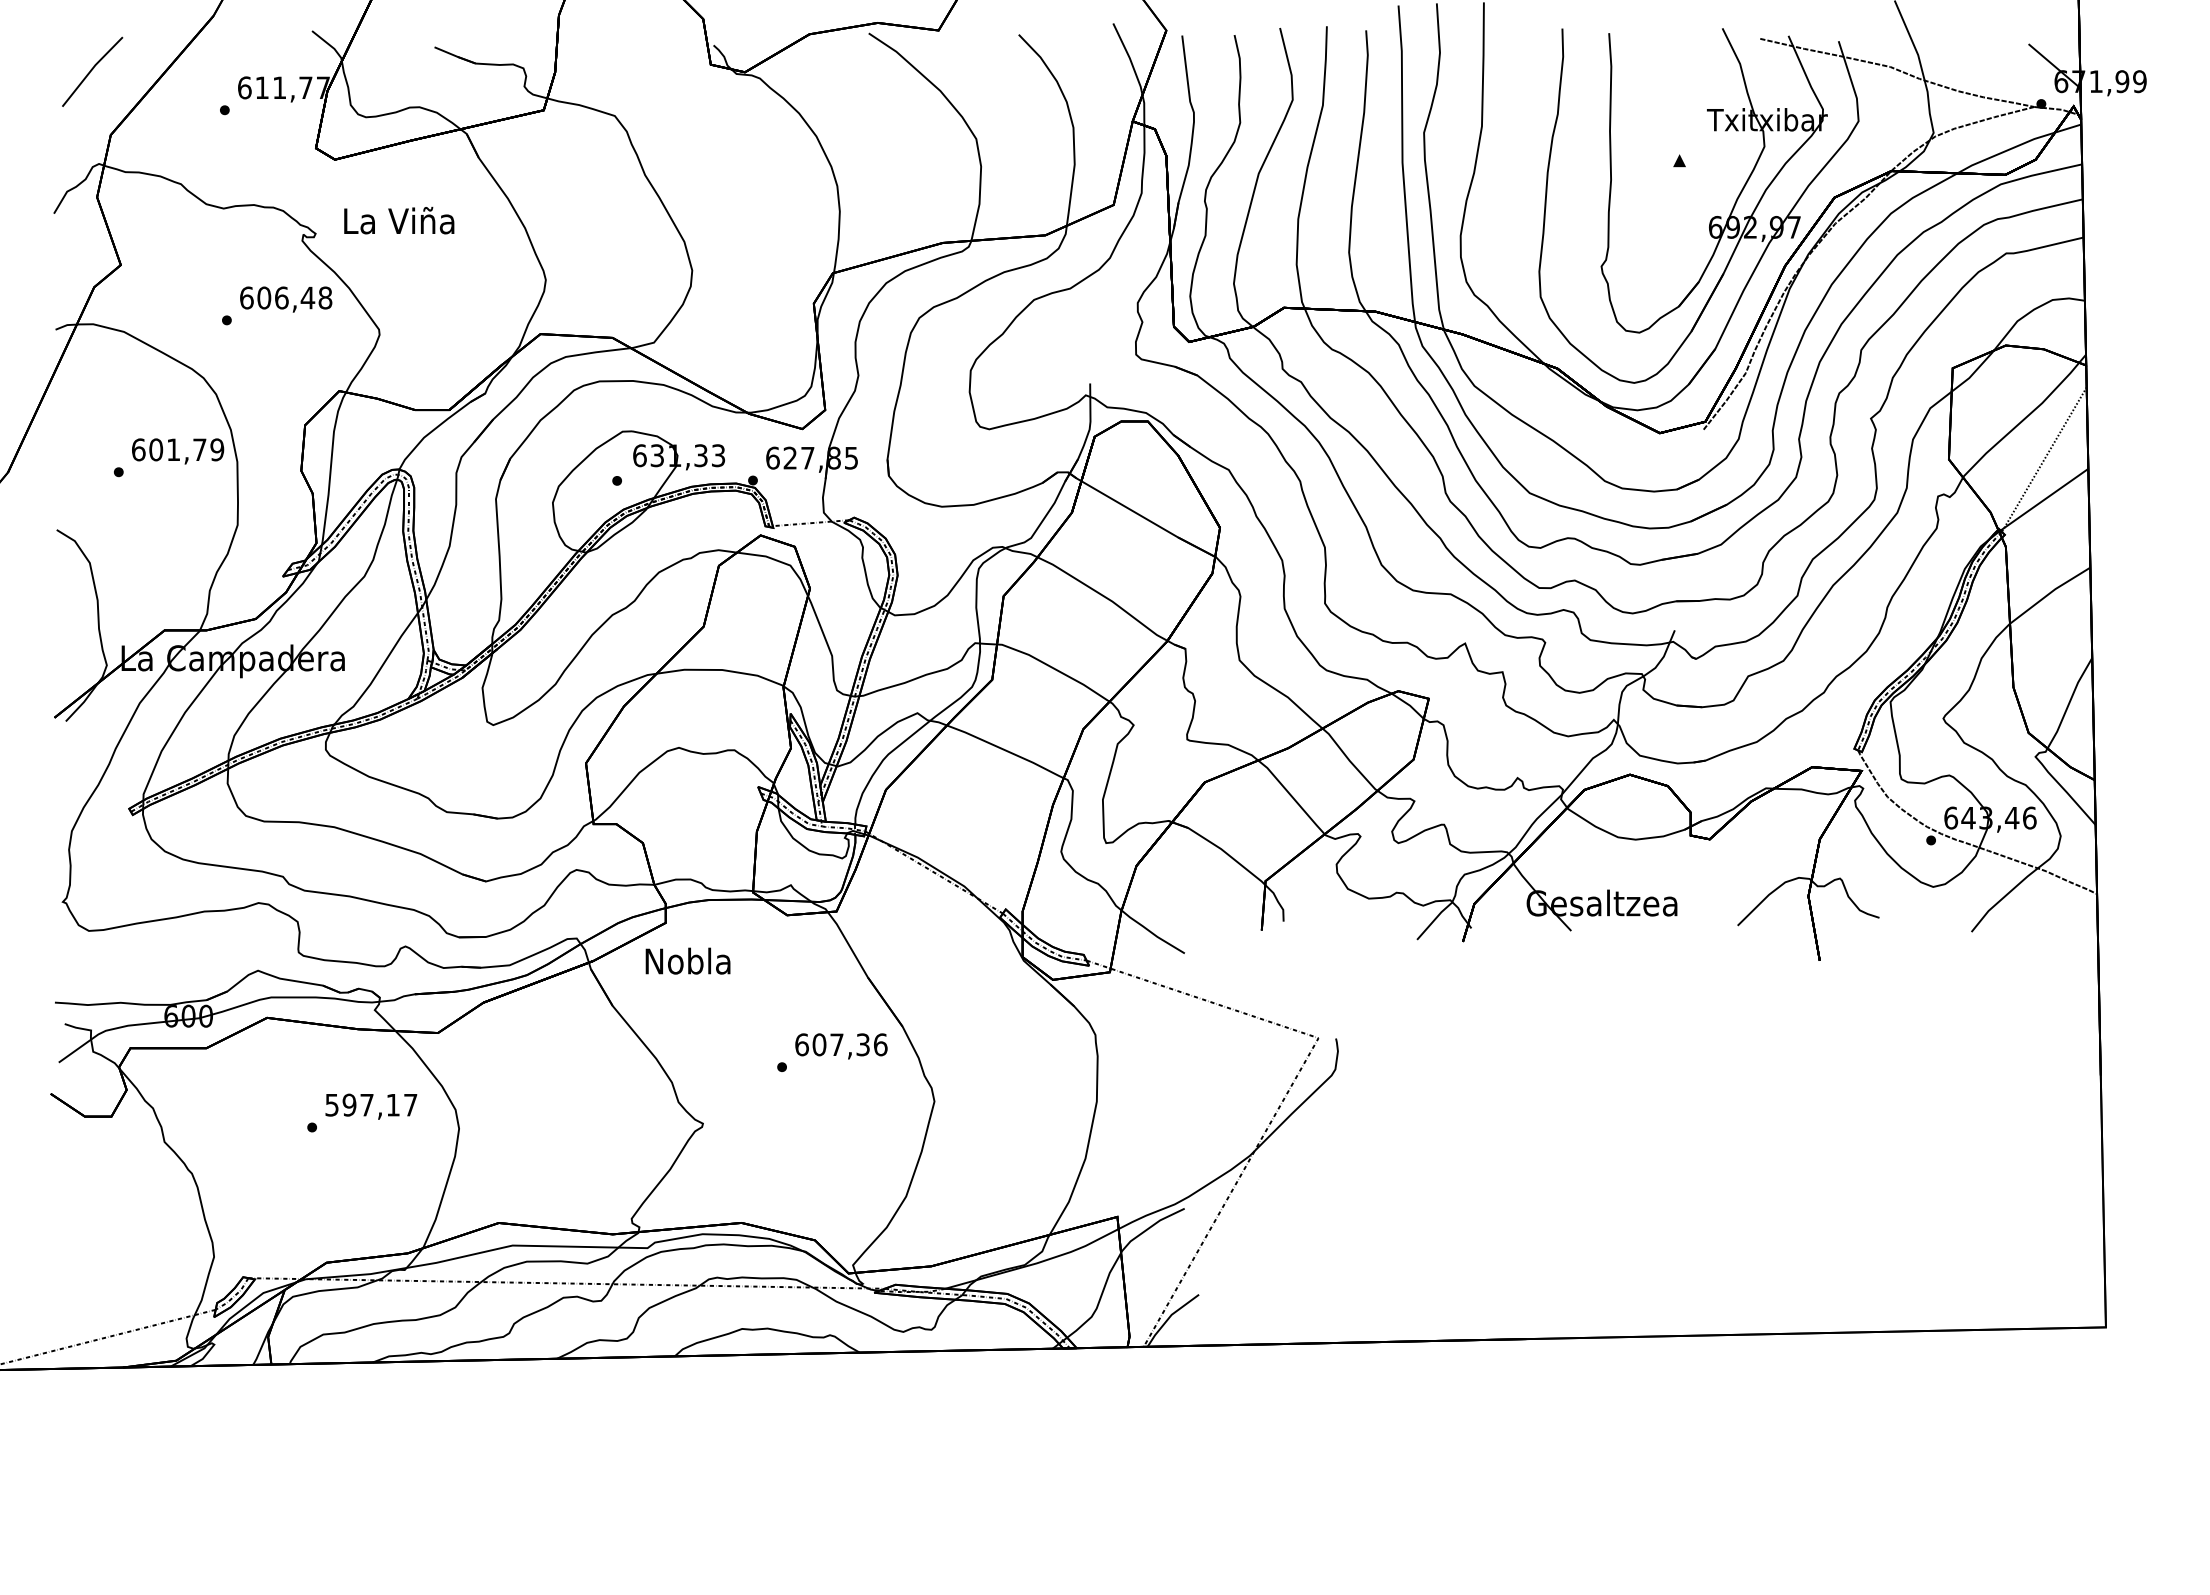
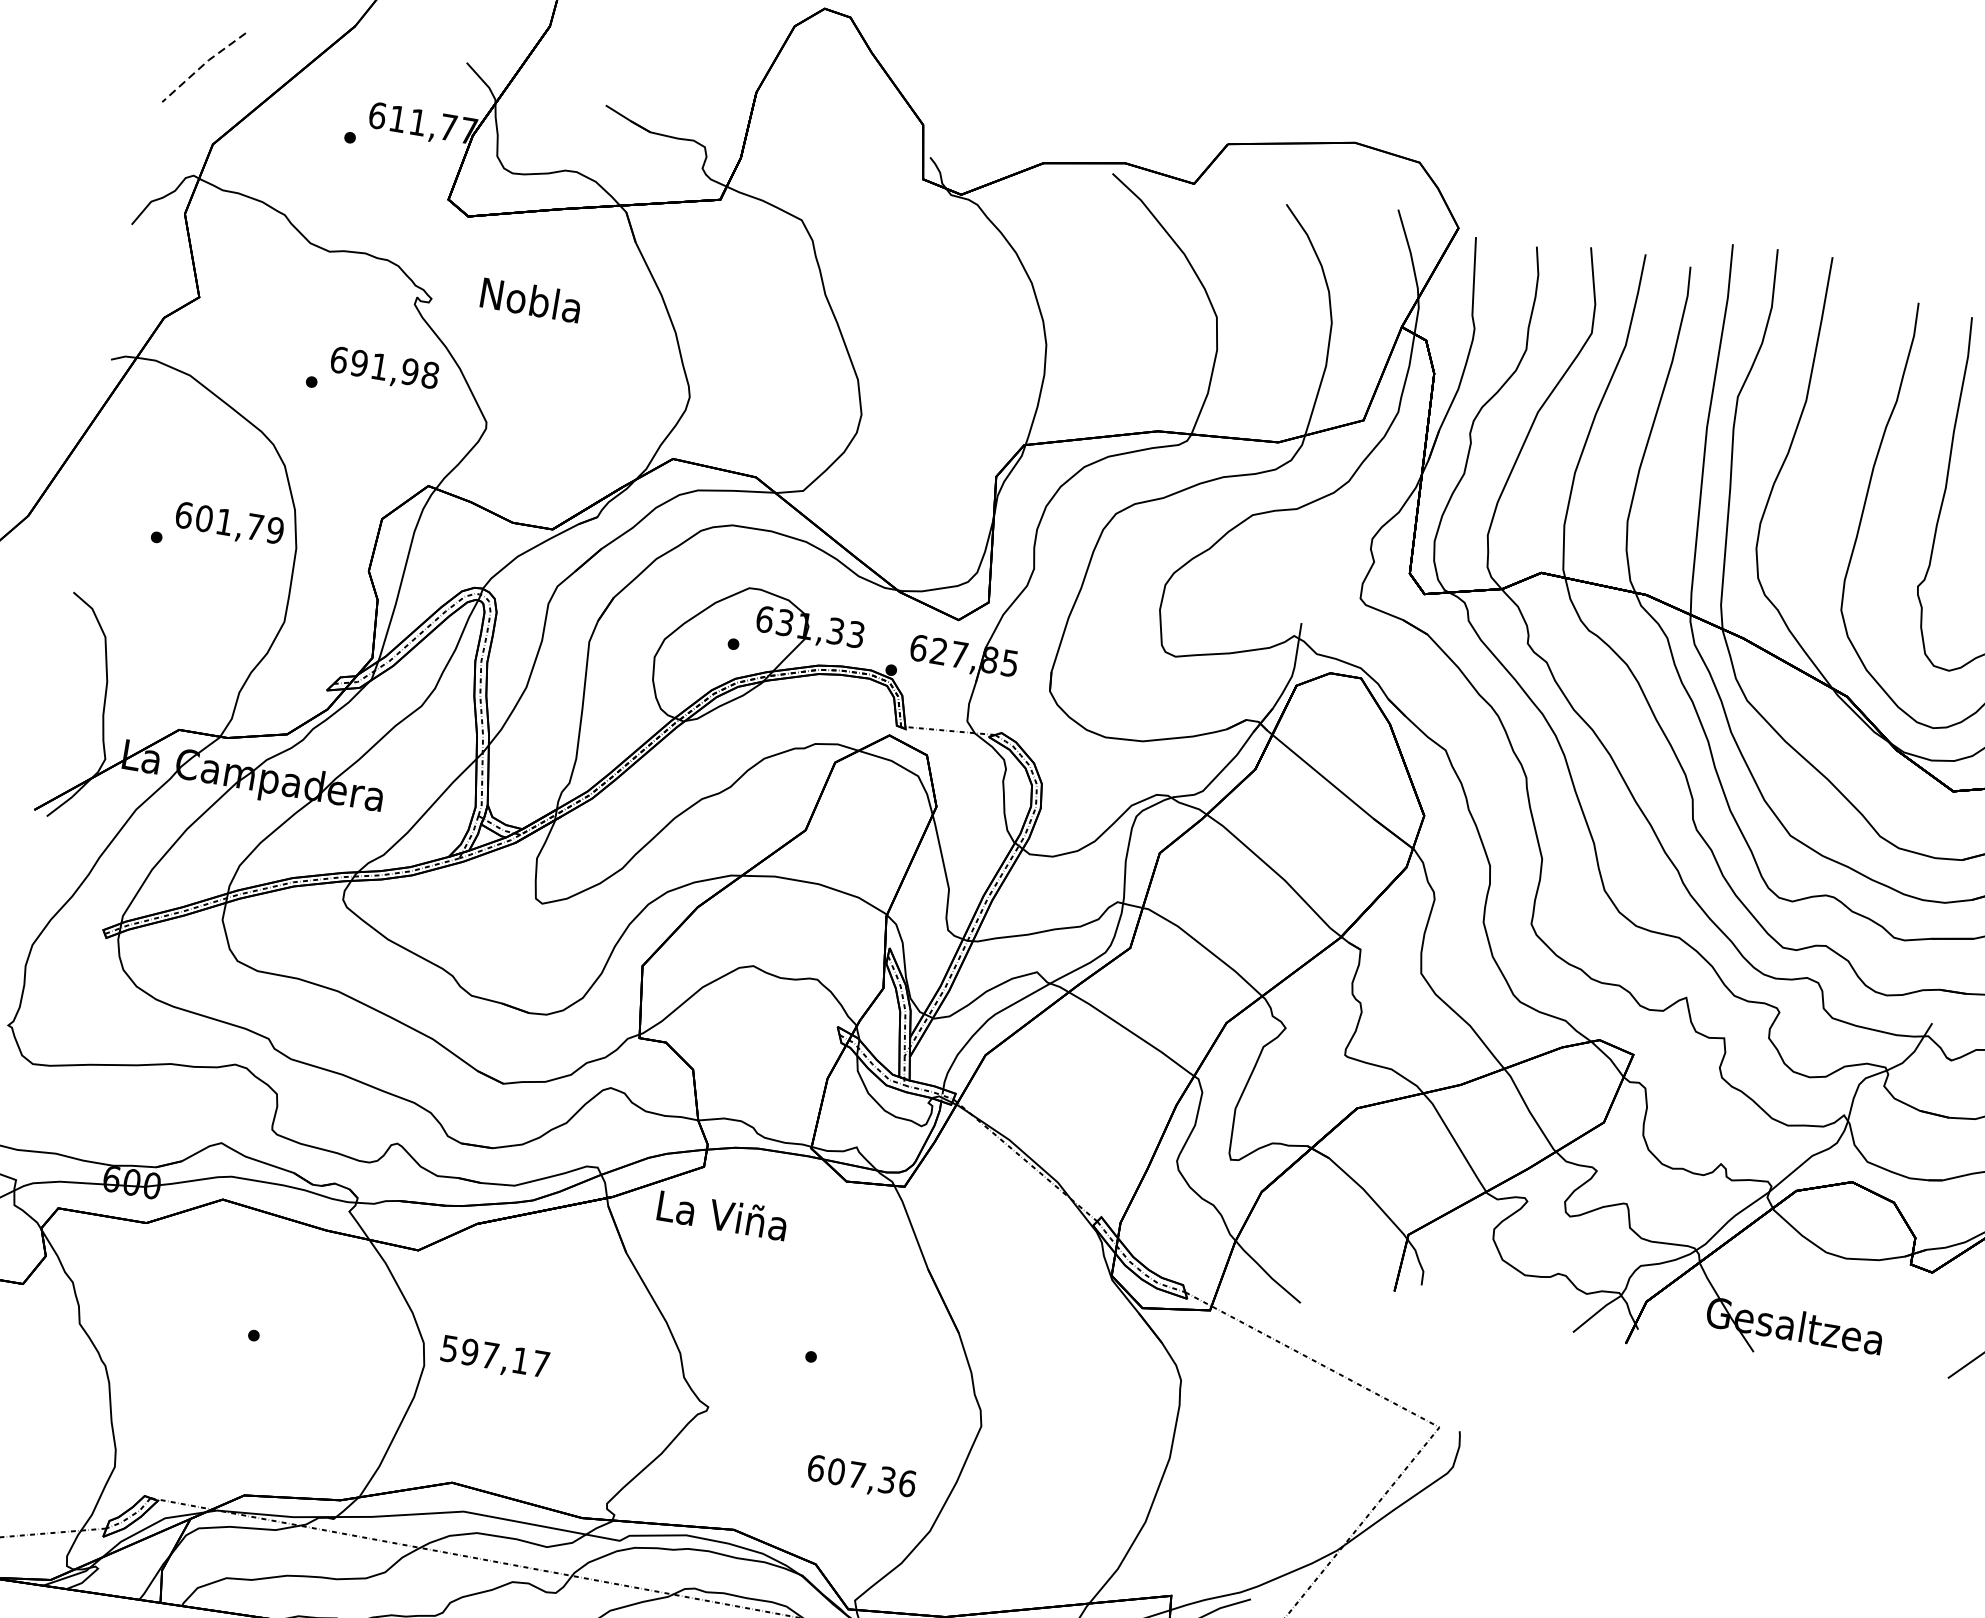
line: (91, 70) -> (203, 65), solid -> dashed
text: (399, 220) -> (531, 299), La Viña -> Nobla
text: (286, 297) -> (385, 367), 606,48 -> 691,98
text: (688, 960) -> (723, 1214), Nobla -> La Viña
text: (841, 1046) -> (861, 1477), moved
text: (371, 1106) -> (495, 1358), moved

